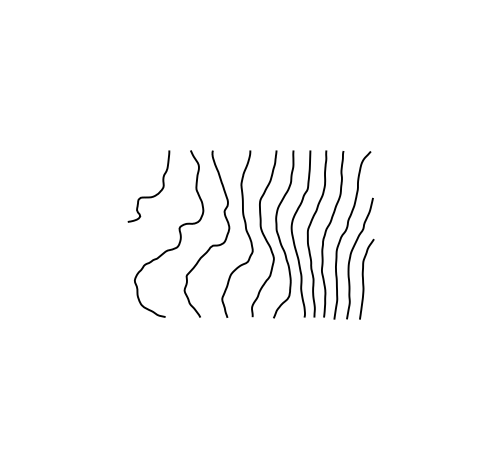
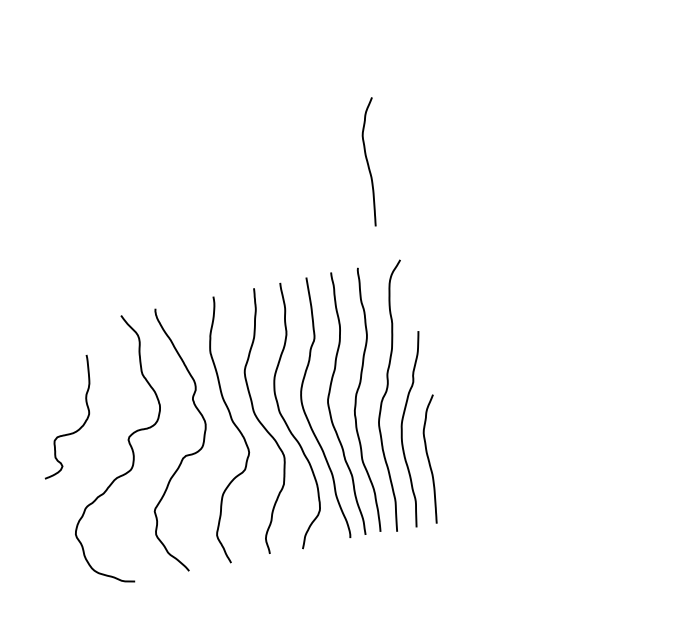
curve: (363, 86) -> (368, 161), added
curve: (148, 196) -> (68, 432), moved

